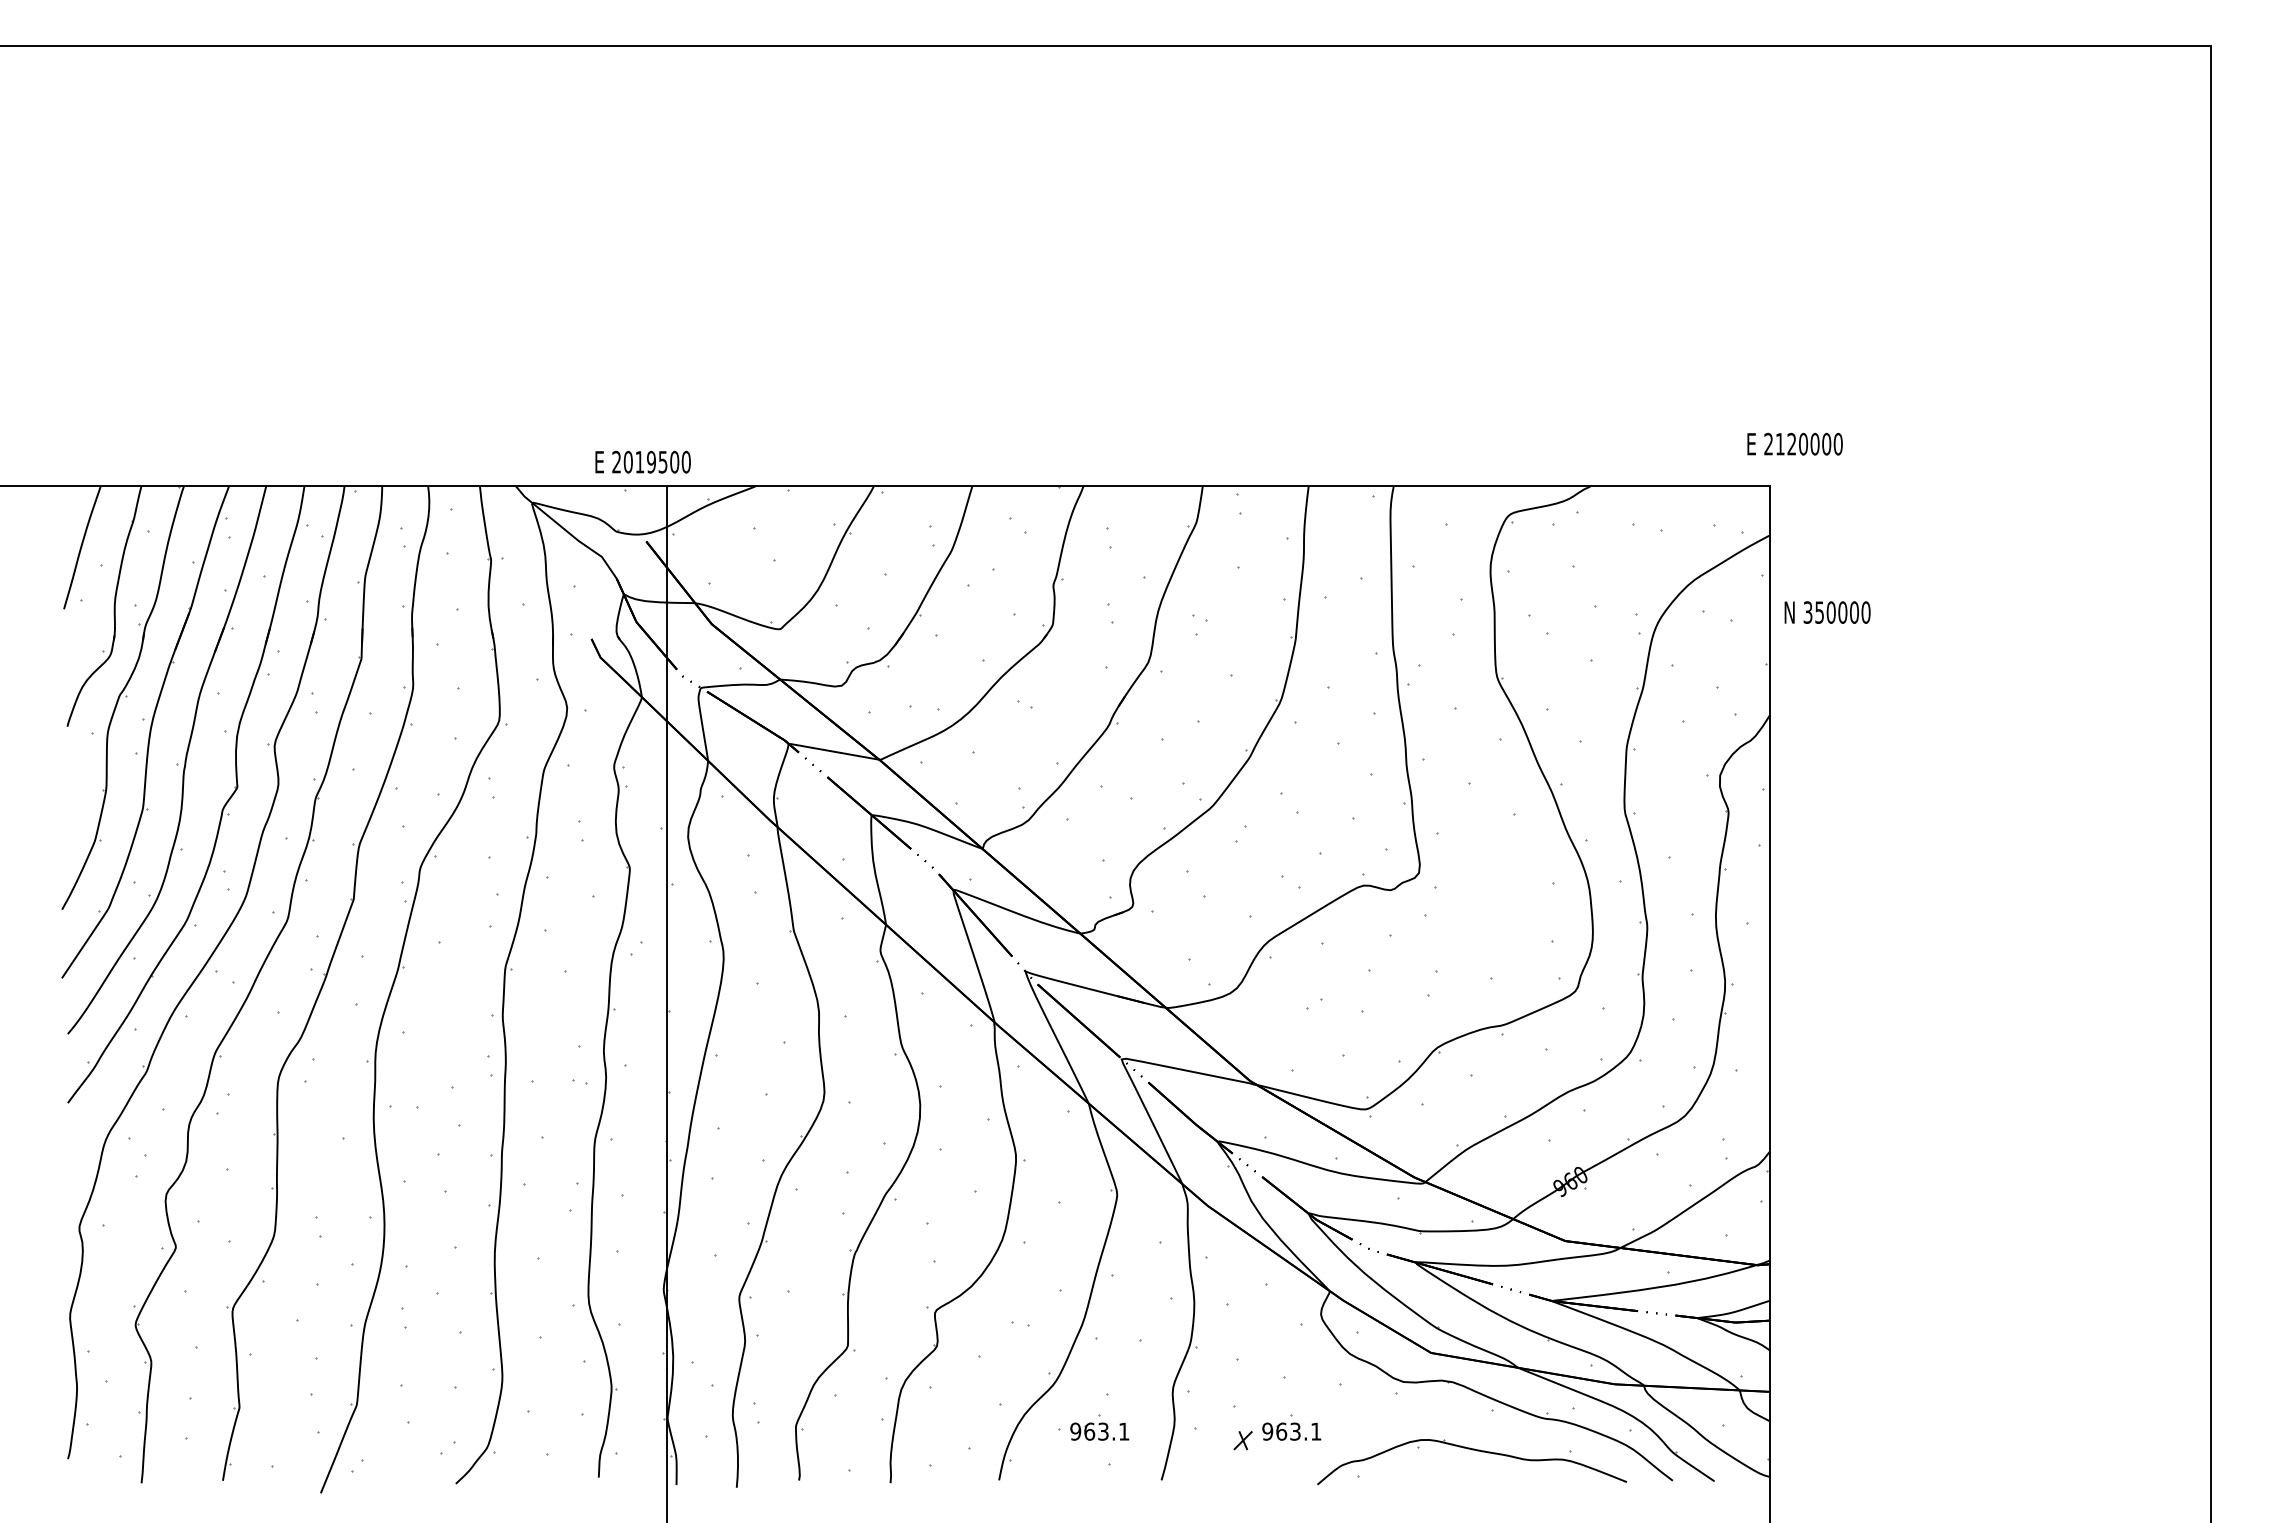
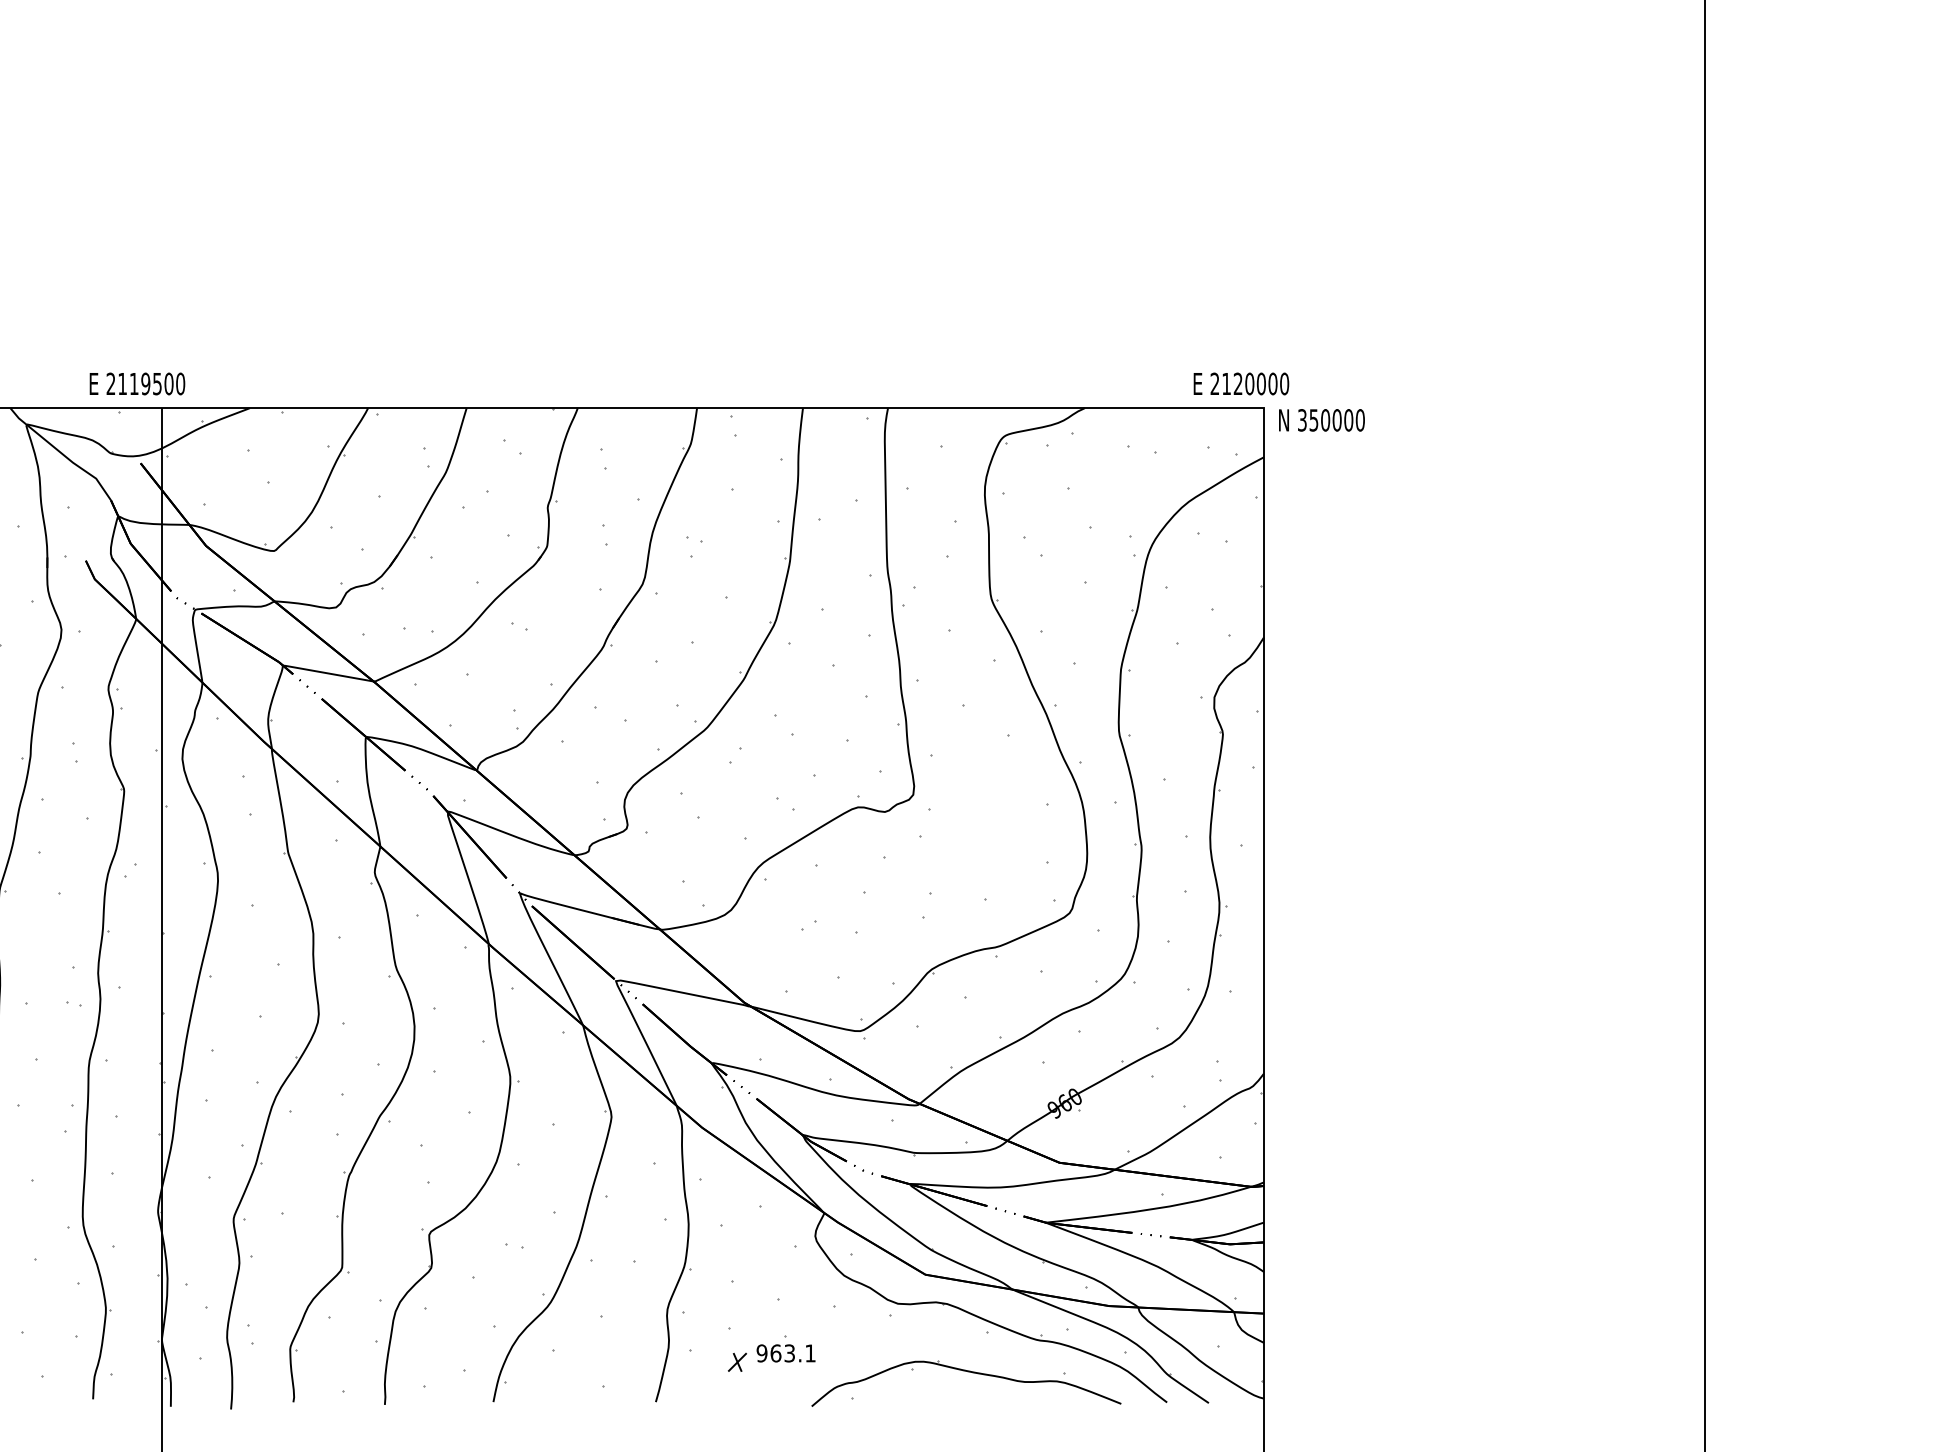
text: (1794, 443) -> (1240, 383), moved
text: (627, 461) -> (121, 383), 2019500 -> 2119500
text: (1827, 612) -> (1321, 420), moved
part: (1099, 1427) -> (593, 1349), removed

